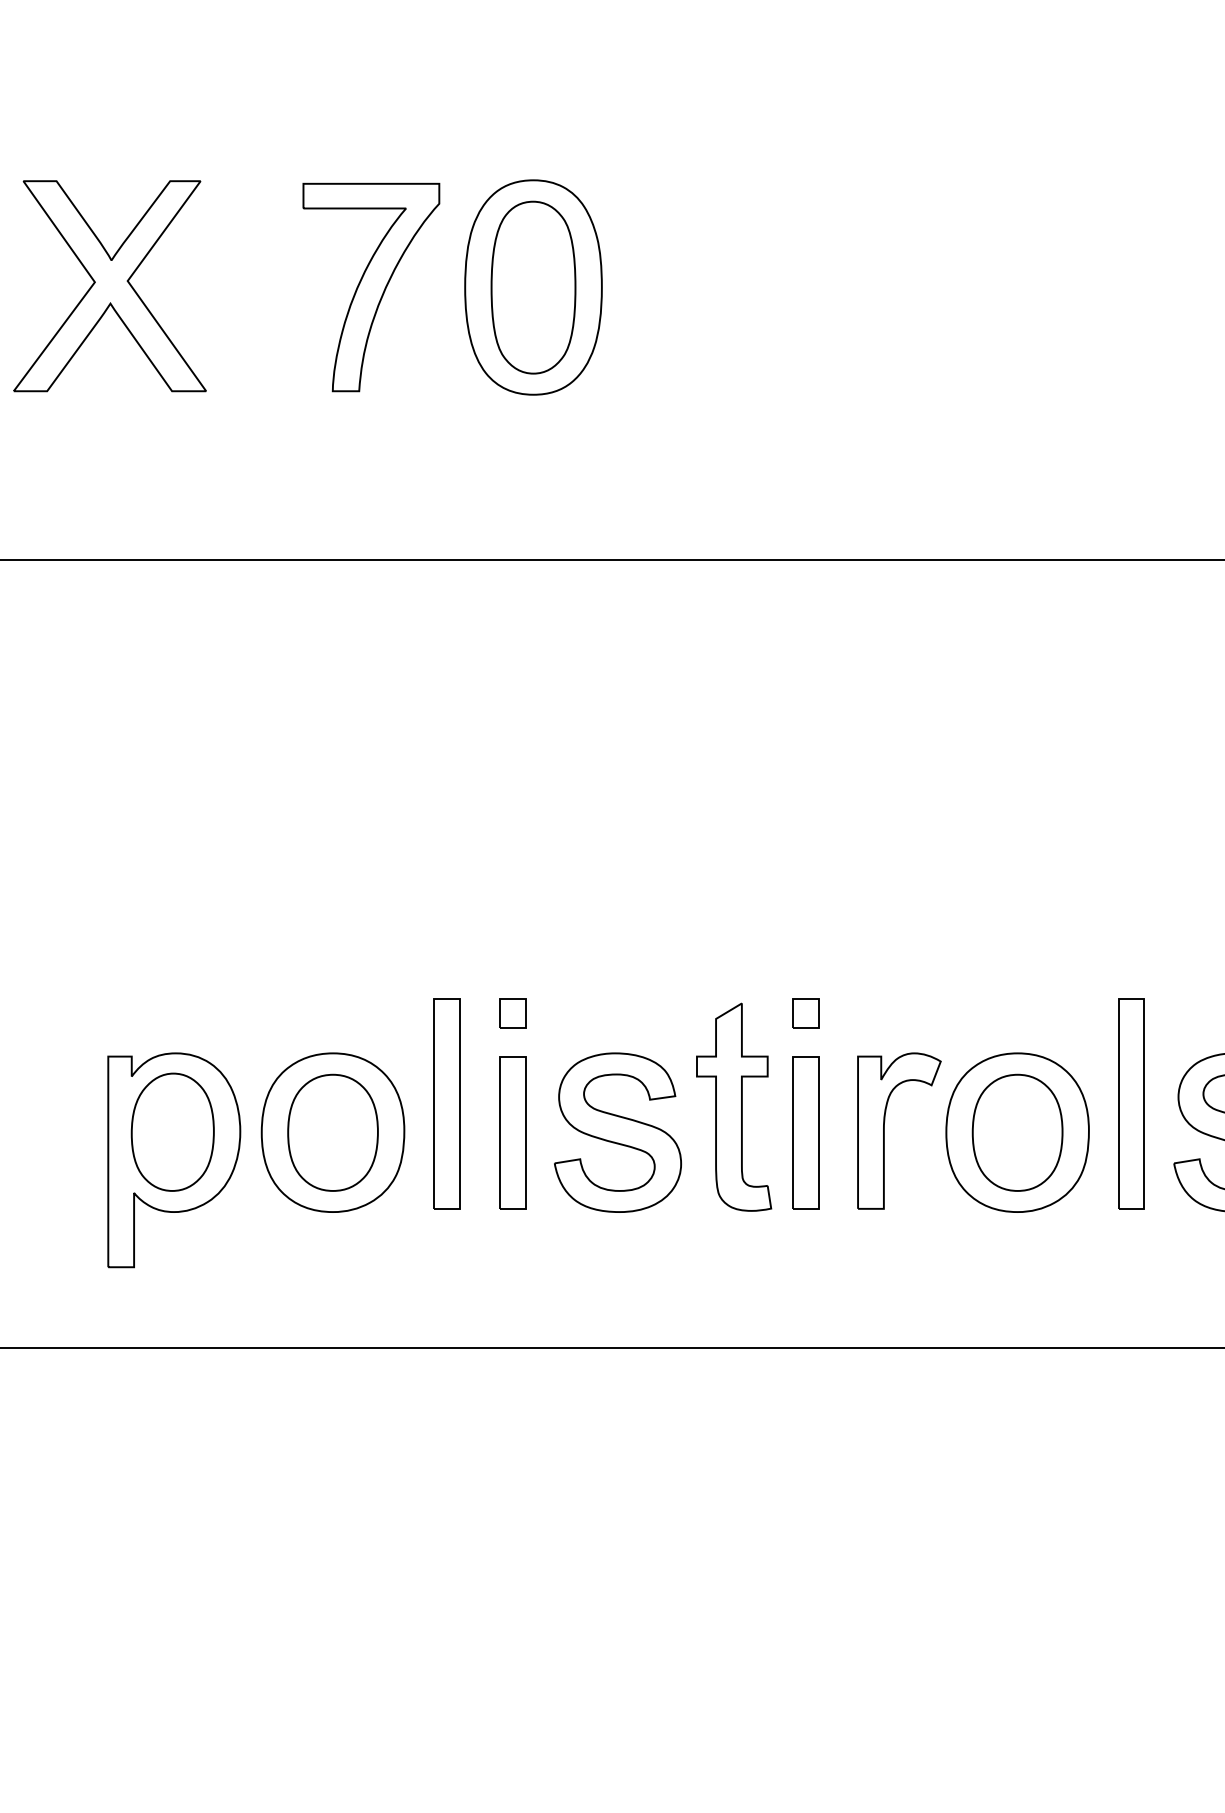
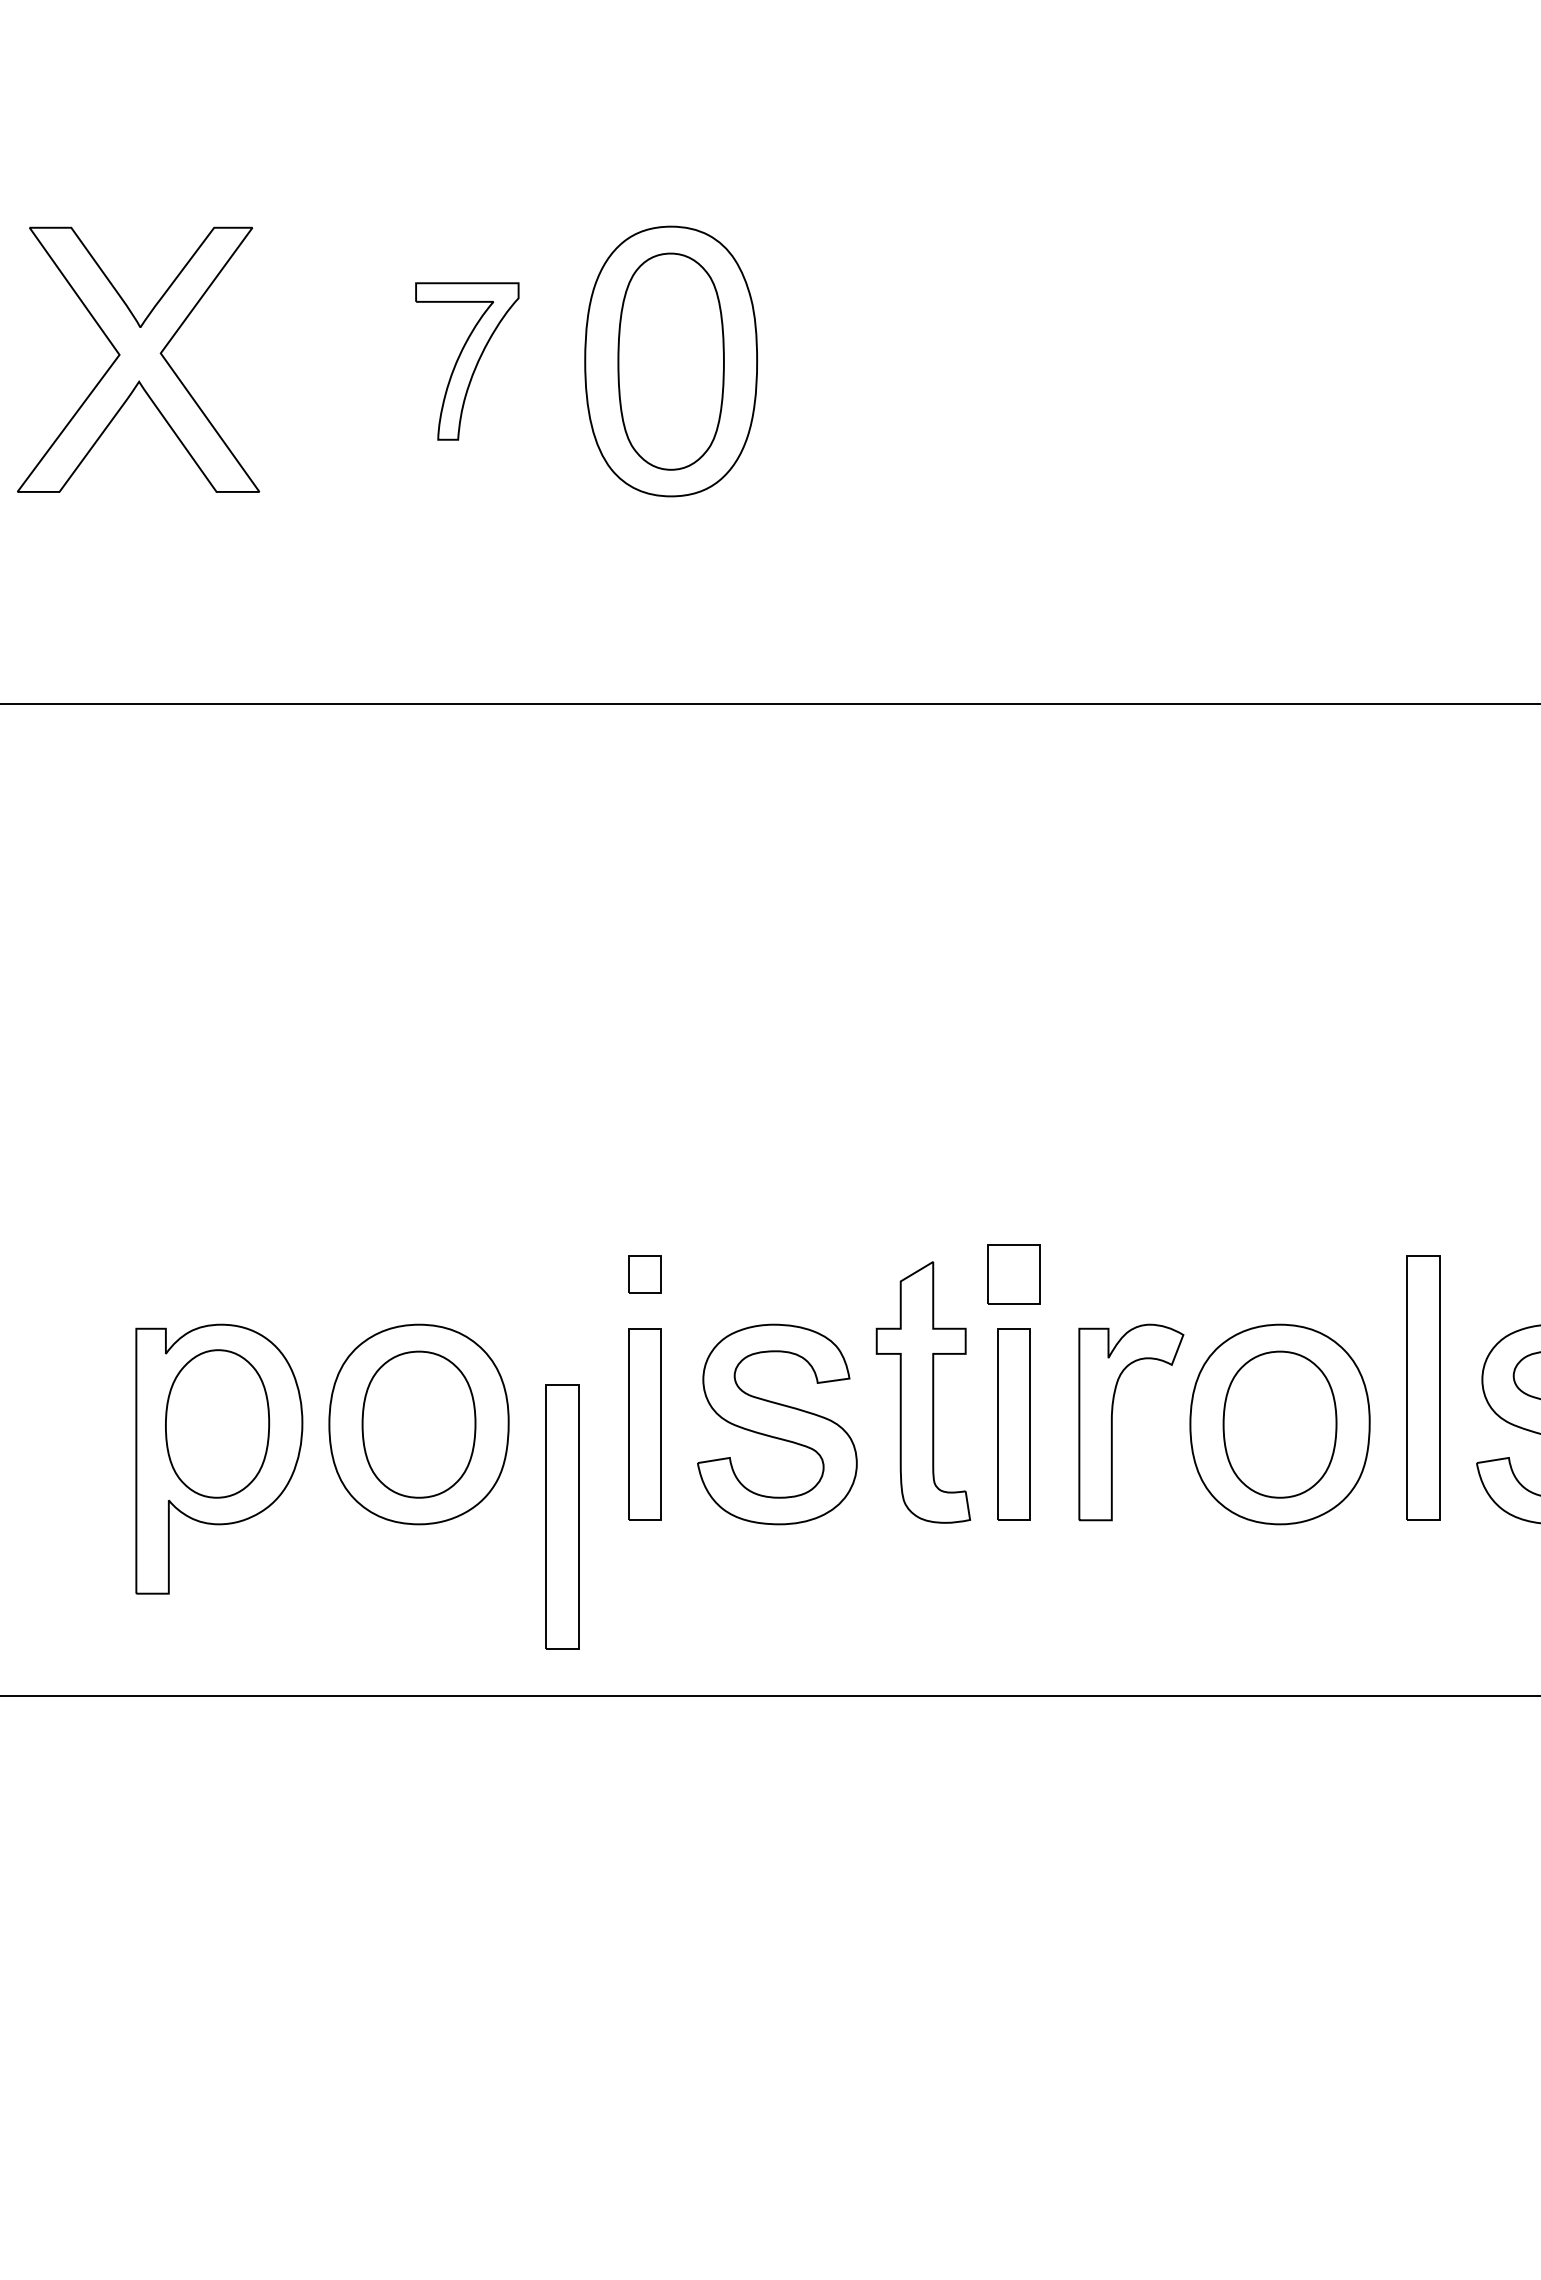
part: (371, 287) -> (467, 361), size x0.6
part: (805, 1013) -> (1013, 1274), size x1.6
part: (447, 1103) -> (562, 1516), moved

